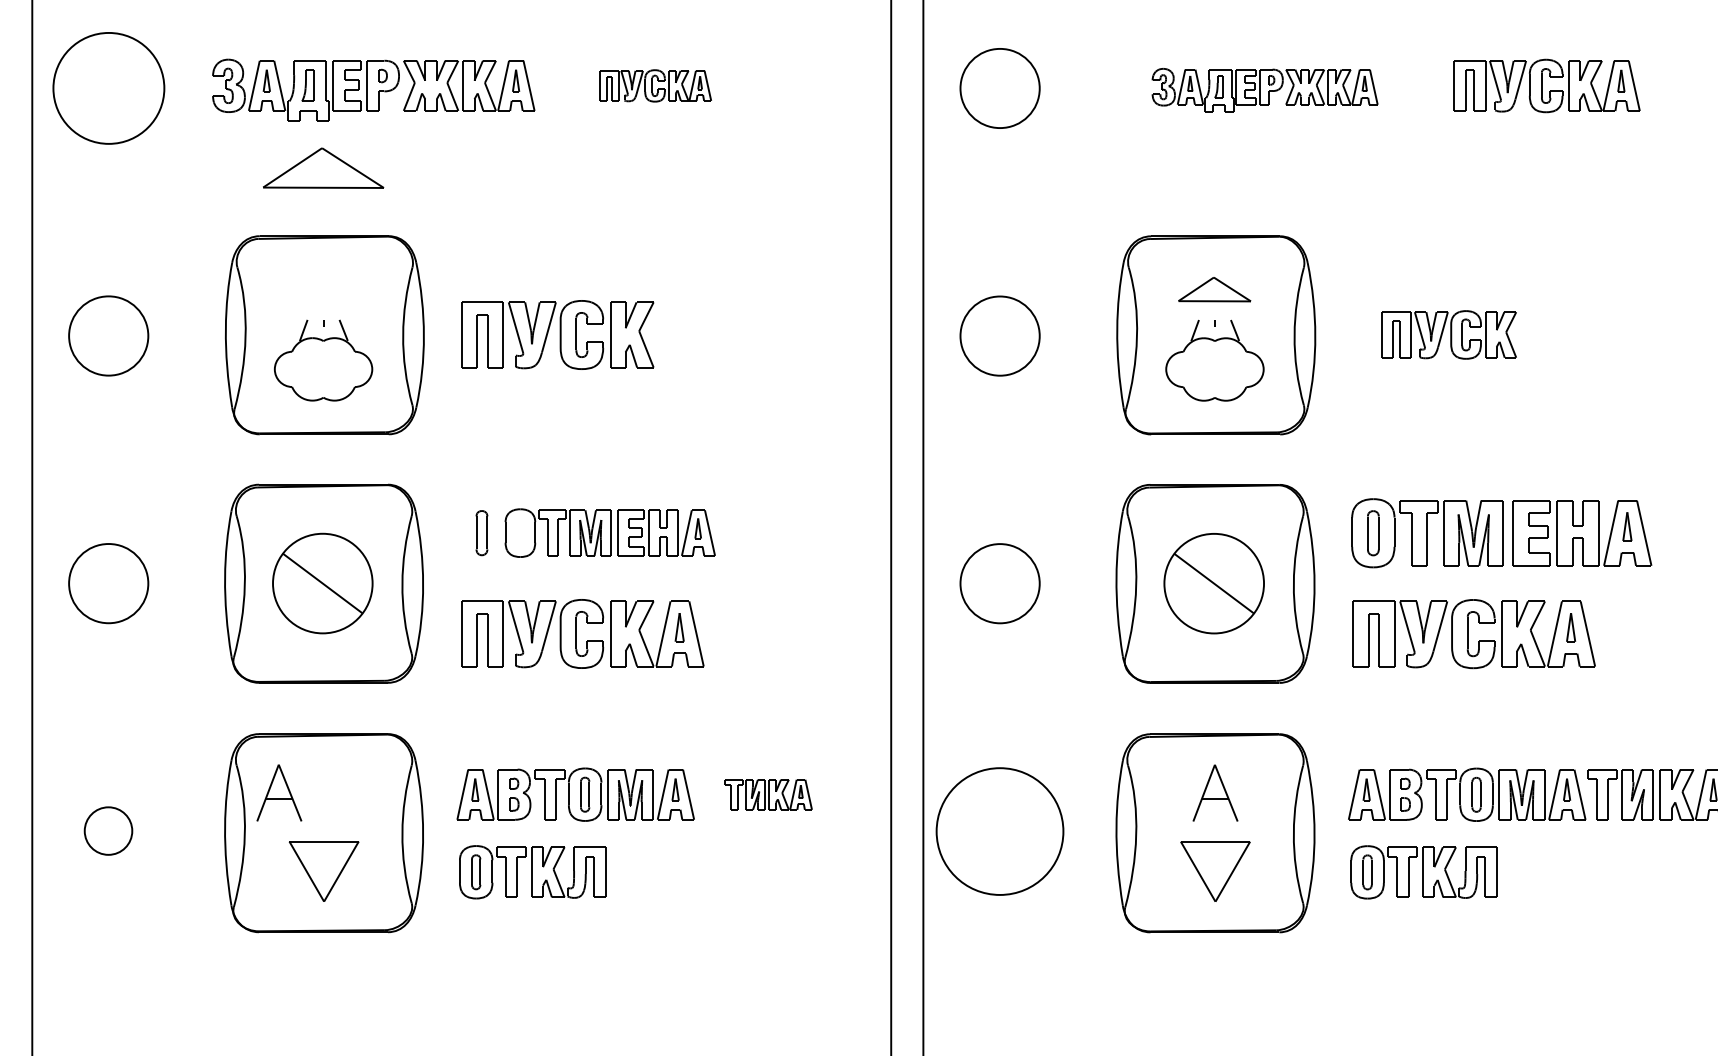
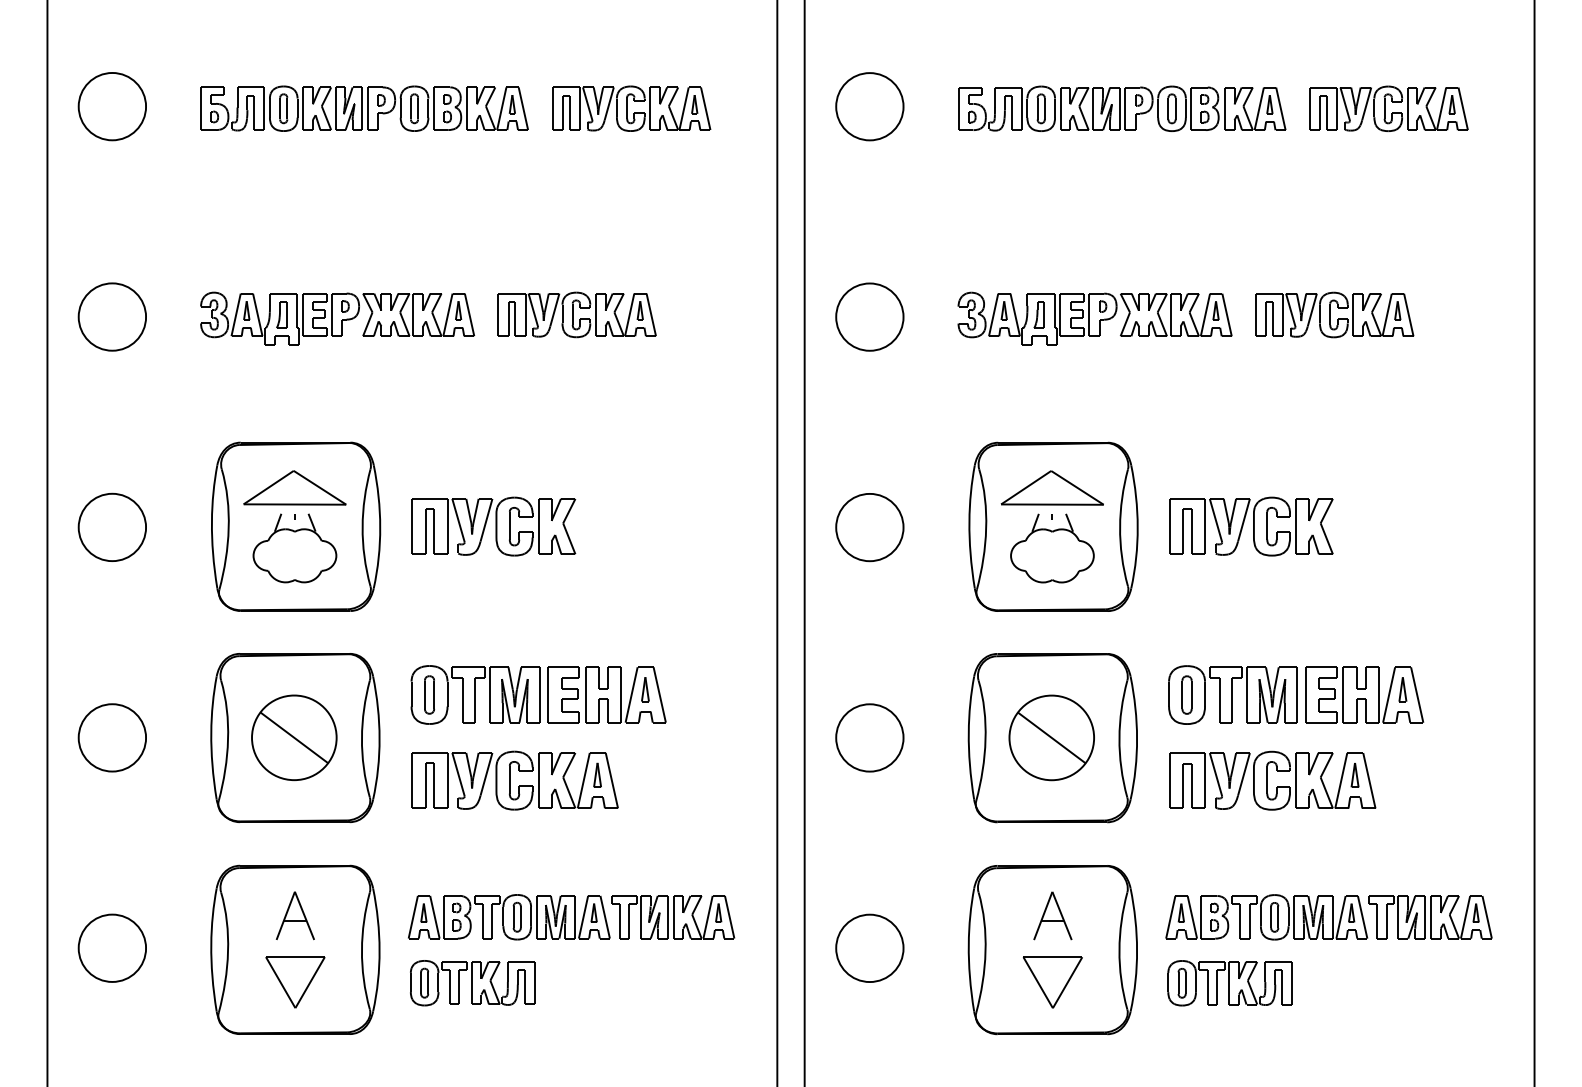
part: (654, 85) -> (576, 314), size x1.67
part: (107, 87) -> (111, 316), size x0.71
part: (1264, 90) -> (1094, 318), size x1.43
part: (323, 167) -> (294, 487), moved
part: (1213, 288) -> (1051, 487), size x1.67
part: (1449, 334) -> (1251, 526), size x1.43
part: (610, 532) -> (538, 694), size x1.43
part: (278, 792) -> (294, 915), moved
part: (769, 794) -> (673, 917), size x1.67
part: (107, 830) -> (111, 947), size x1.67
part: (999, 830) -> (869, 947), size x0.62

